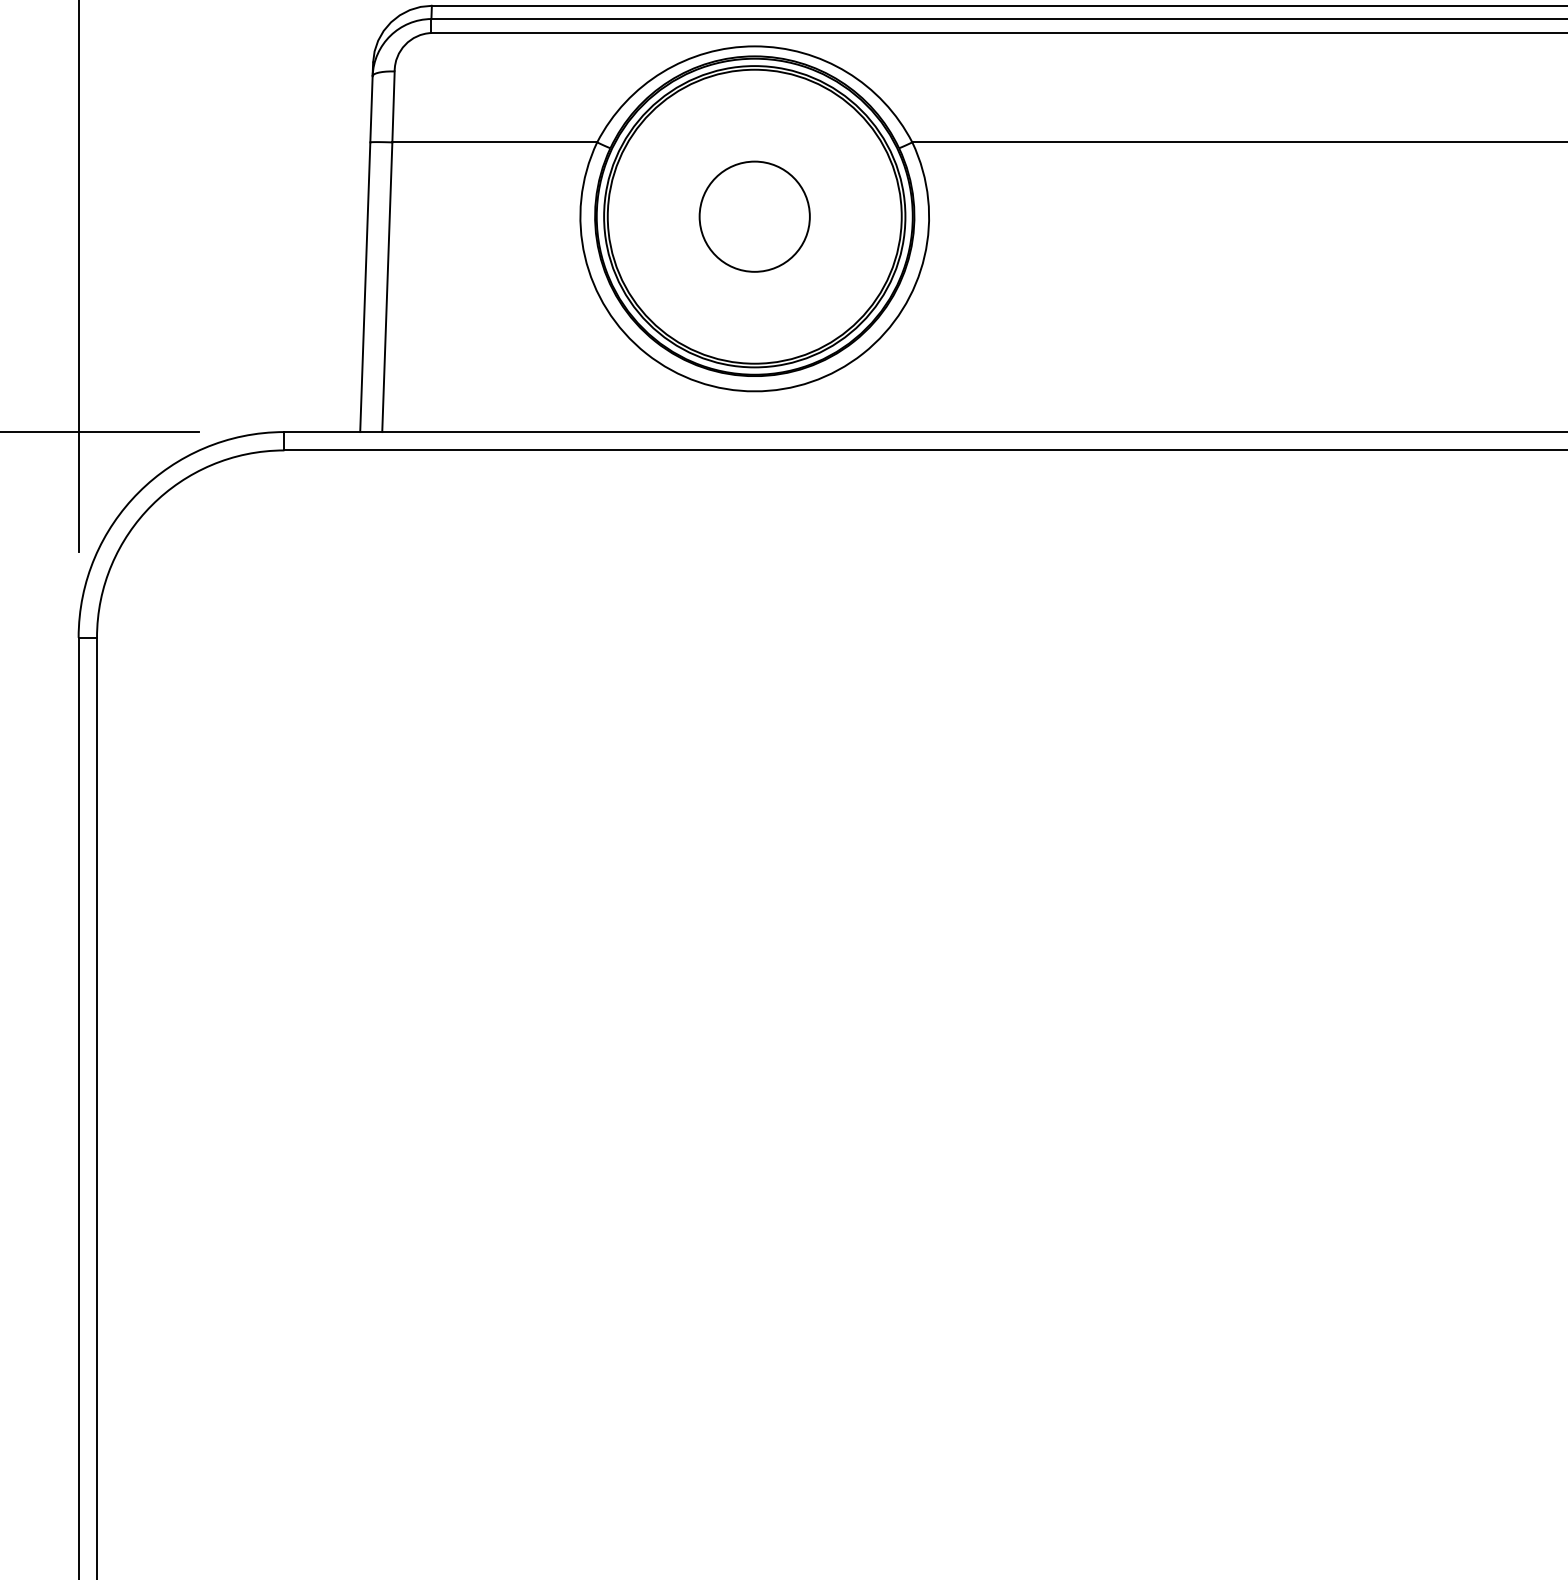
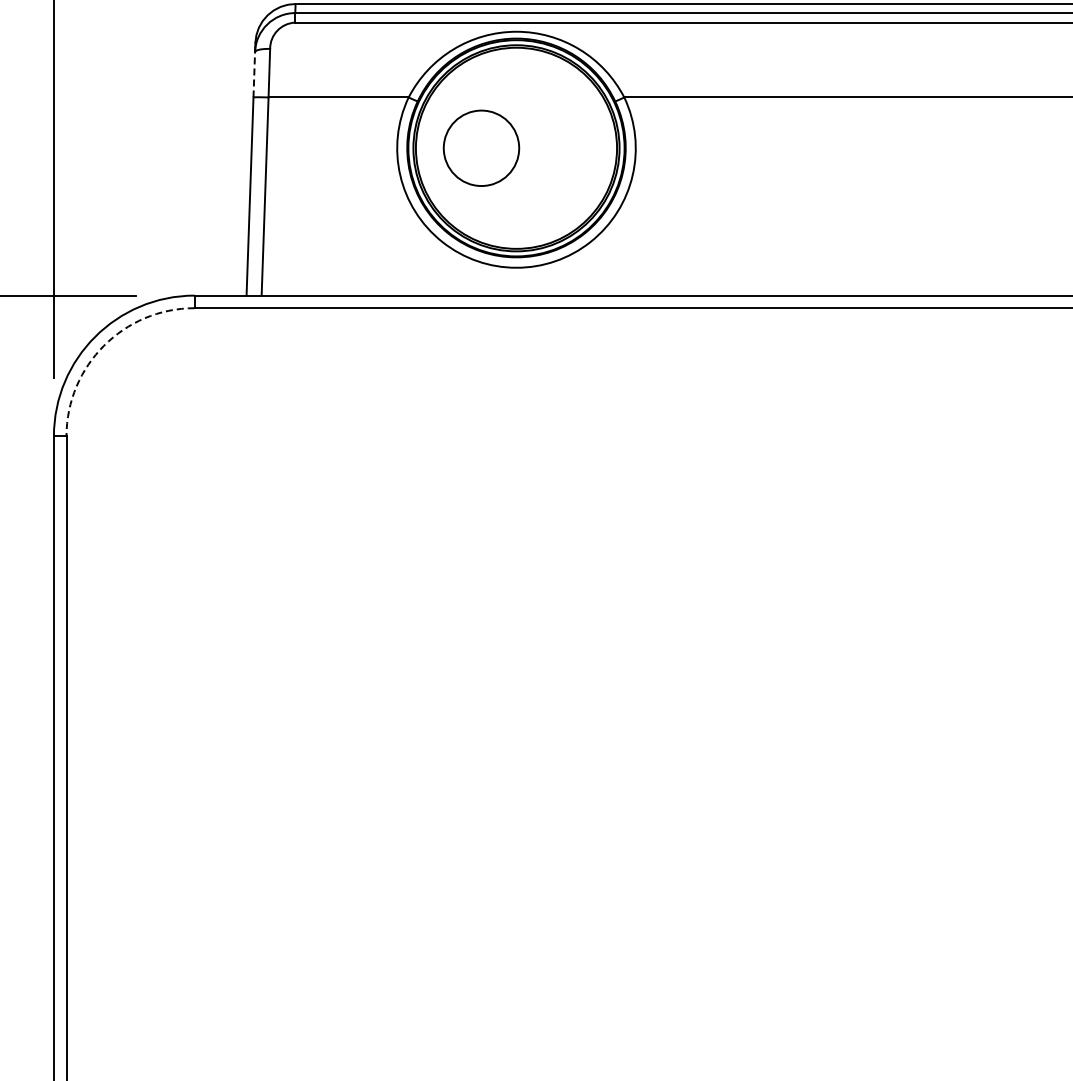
line: (371, 108) -> (254, 74), solid -> dashed
circle: (754, 215) -> (481, 147), moved
arc: (152, 504) -> (104, 345), solid -> dashed

